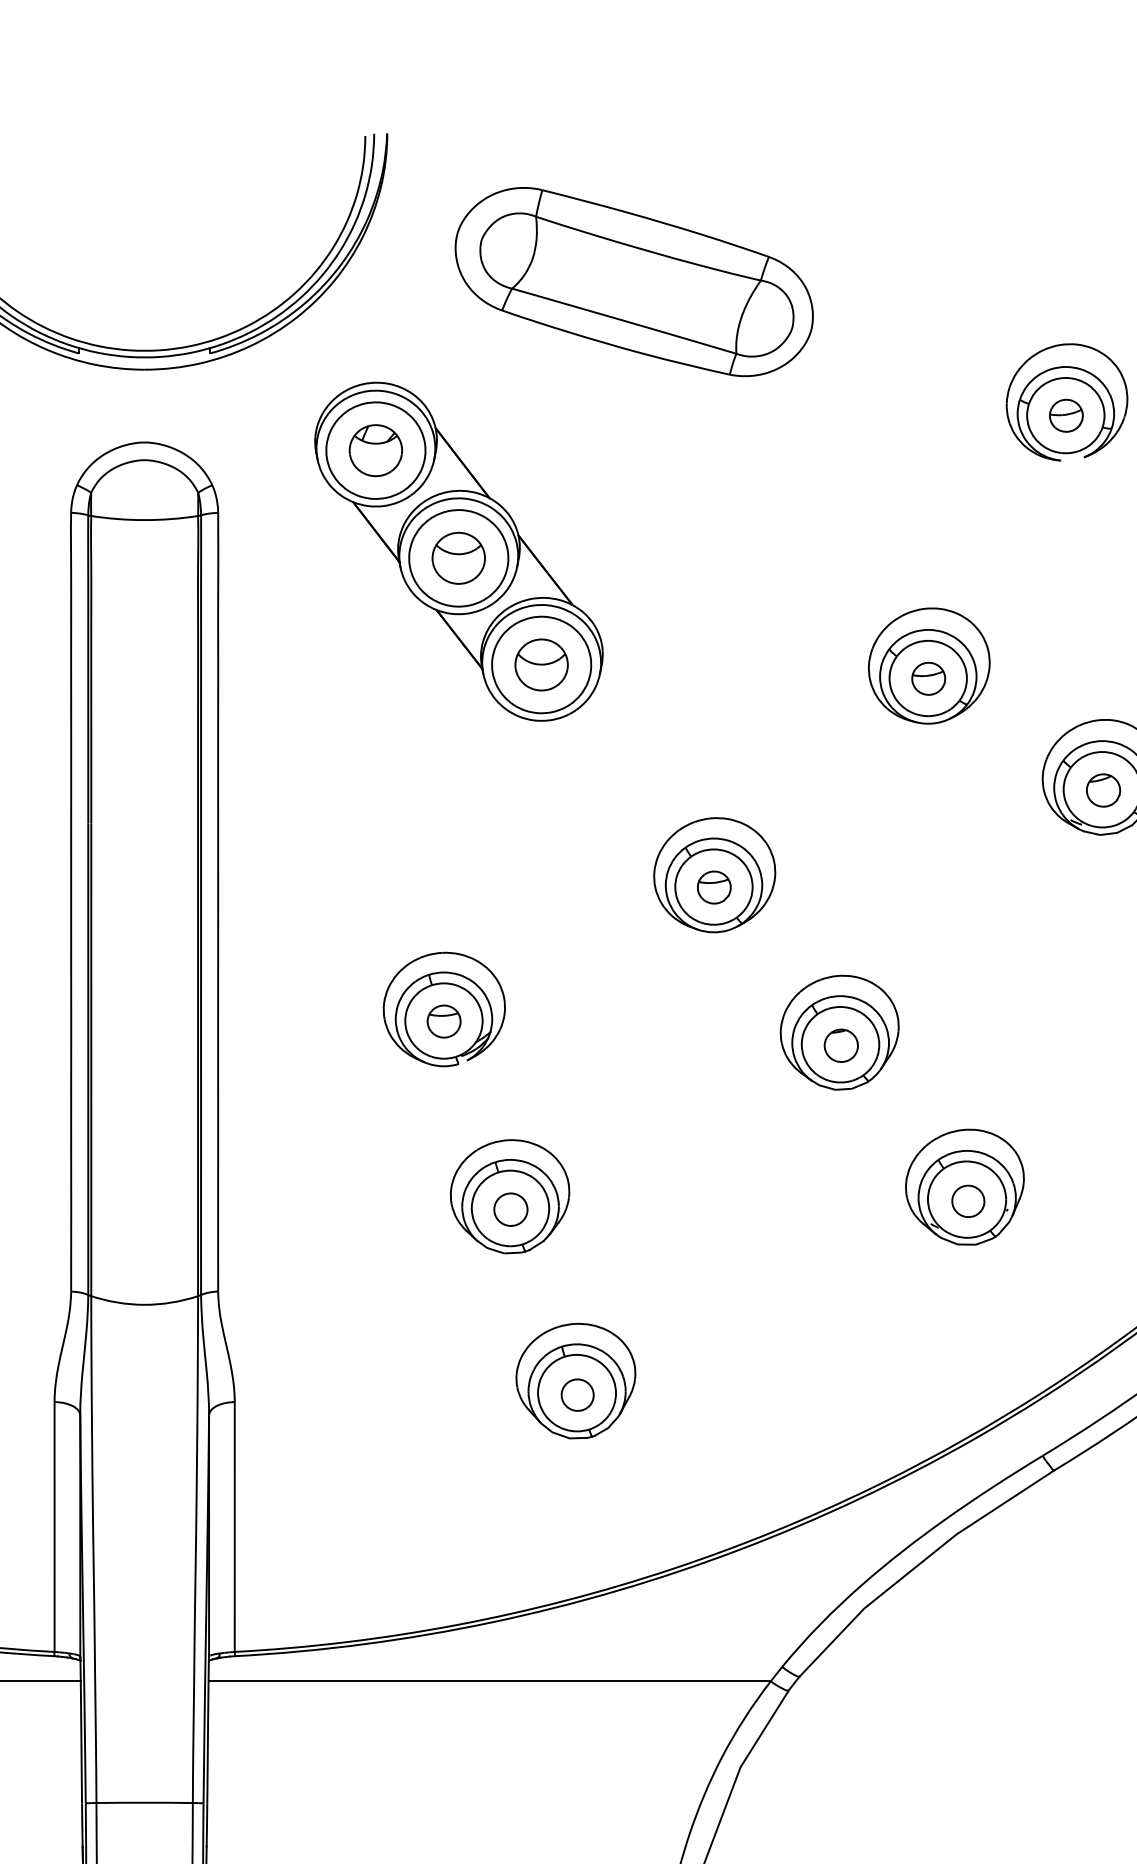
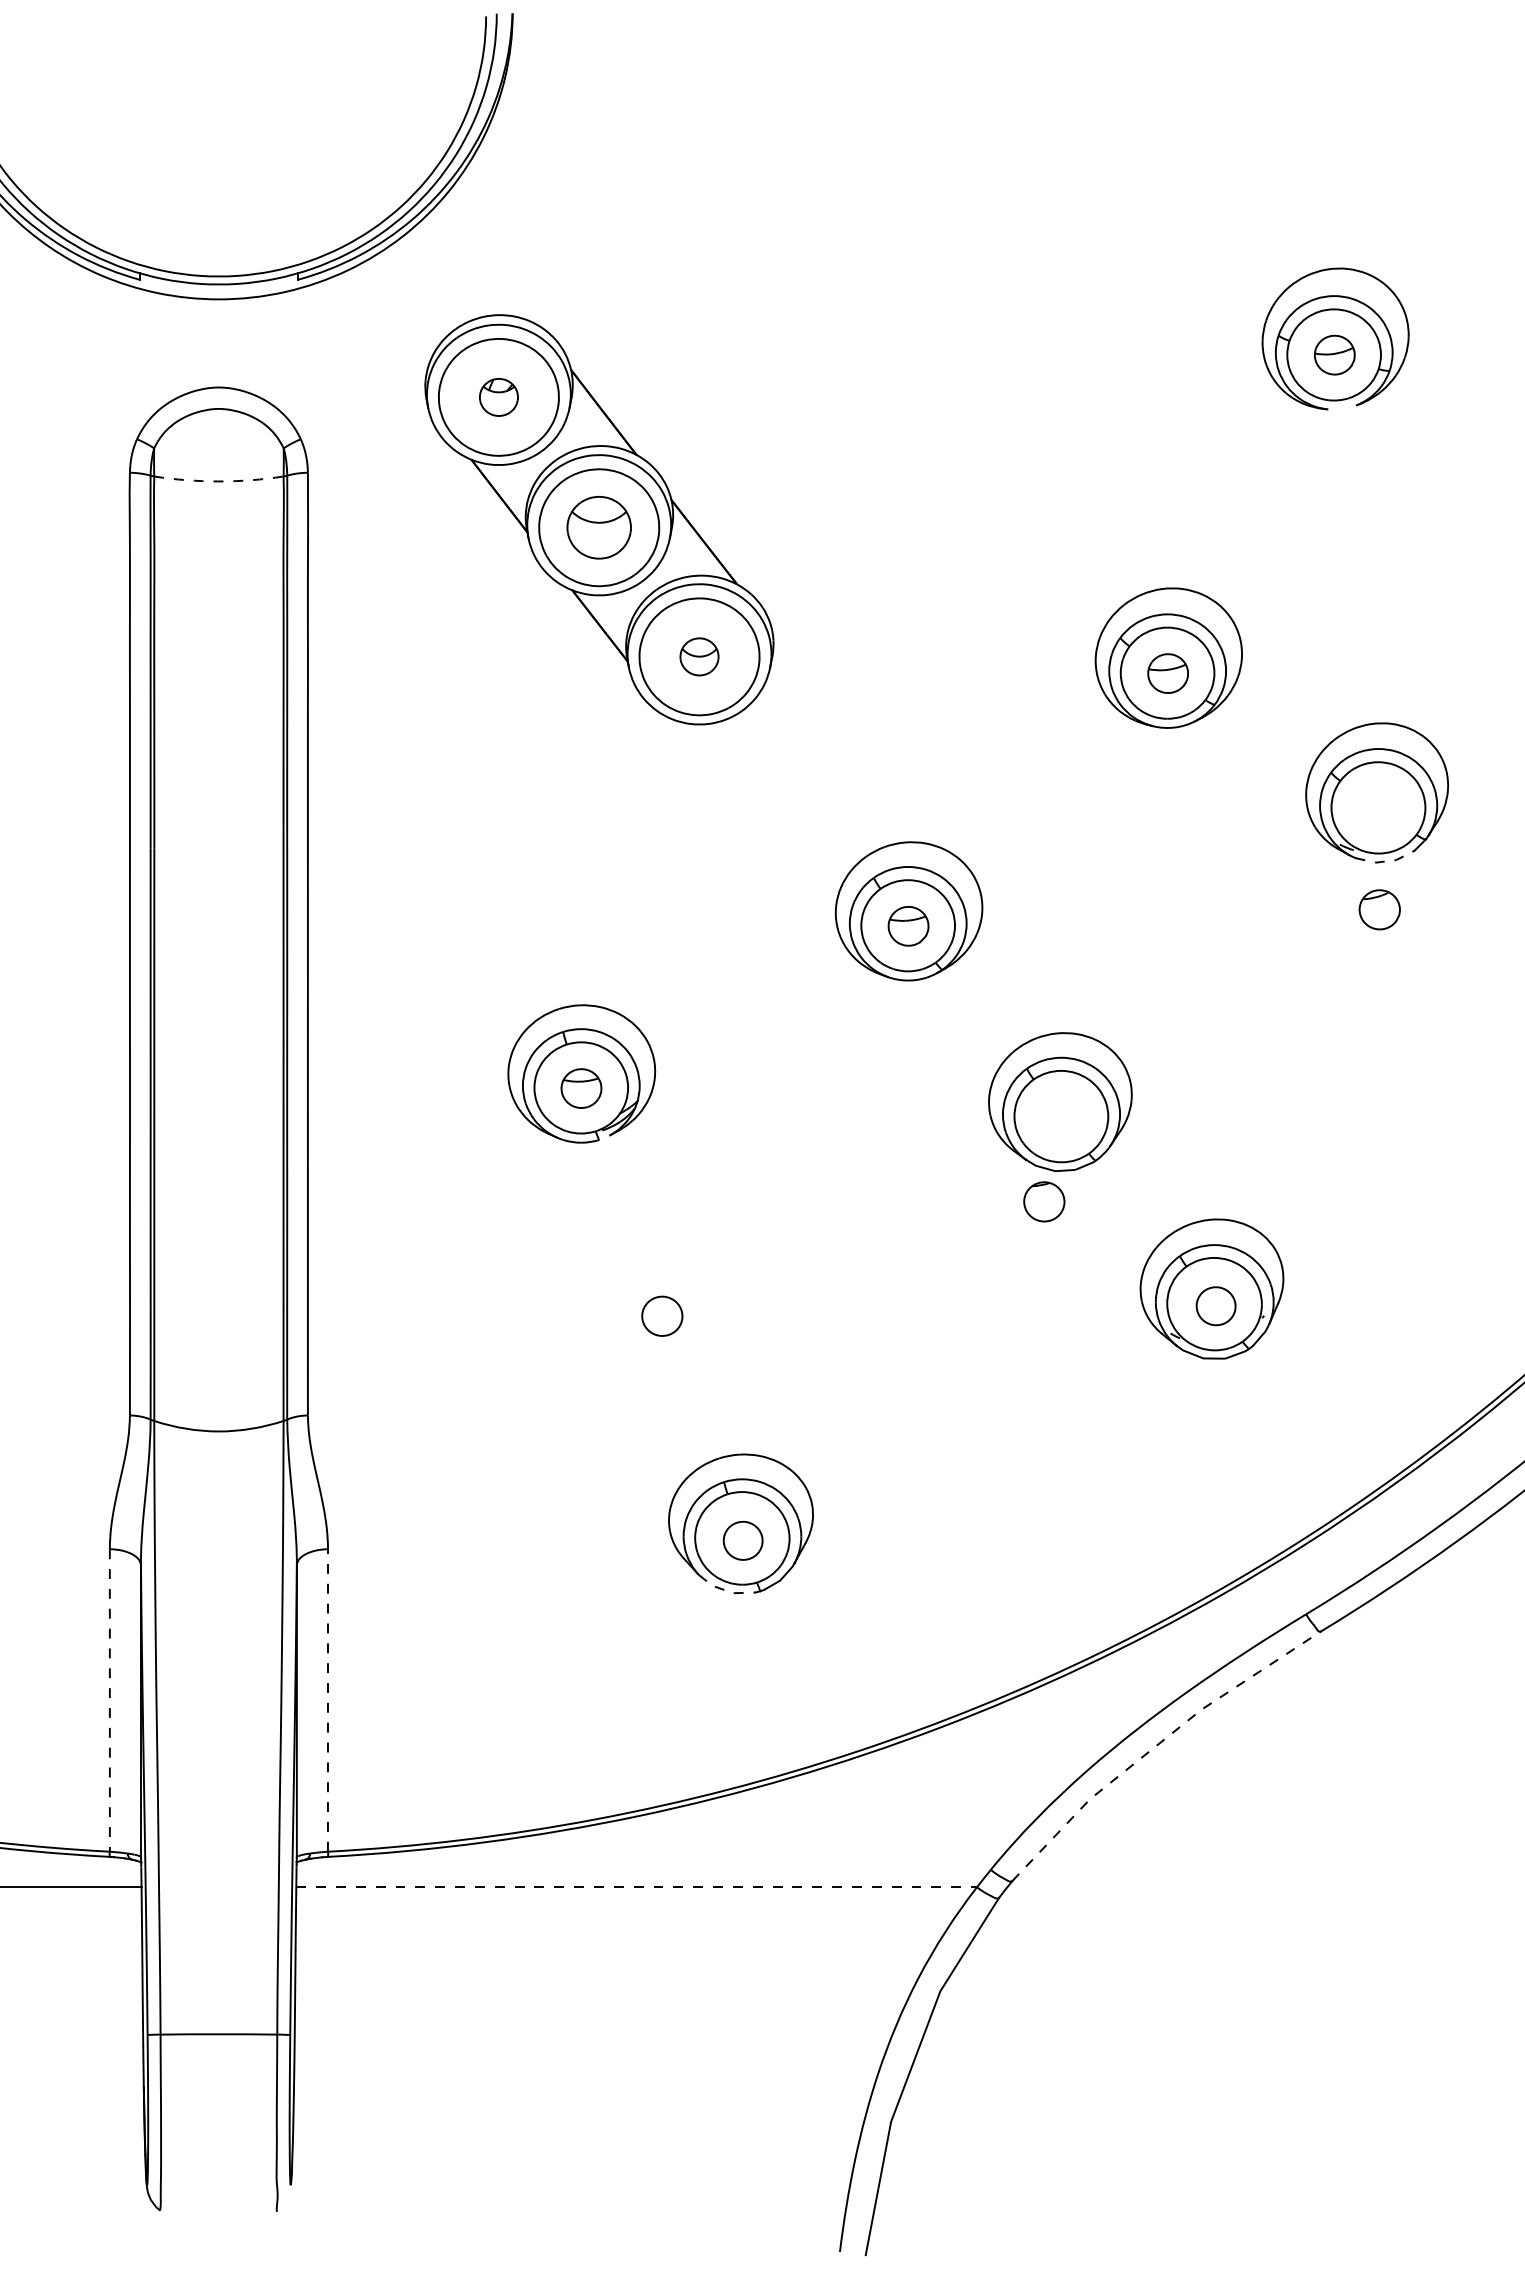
part: (634, 282) -> (811, 193), removed
part: (375, 450) -> (498, 397), size x0.6
arc: (144, 520) -> (218, 481), solid -> dashed
part: (541, 664) -> (699, 656), size x0.6
part: (1103, 790) -> (1379, 909), moved
line: (1109, 834) -> (1386, 861), solid -> dashed
part: (841, 1045) -> (1044, 1201), moved
part: (509, 1196) -> (660, 1300), removed
line: (563, 1436) -> (725, 1590), solid -> dashed
line: (234, 1526) -> (327, 1699), solid -> dashed
line: (54, 1527) -> (109, 1700), solid -> dashed
line: (919, 1564) -> (1156, 1745), solid -> dashed
line: (490, 1681) -> (637, 1887), solid -> dashed

